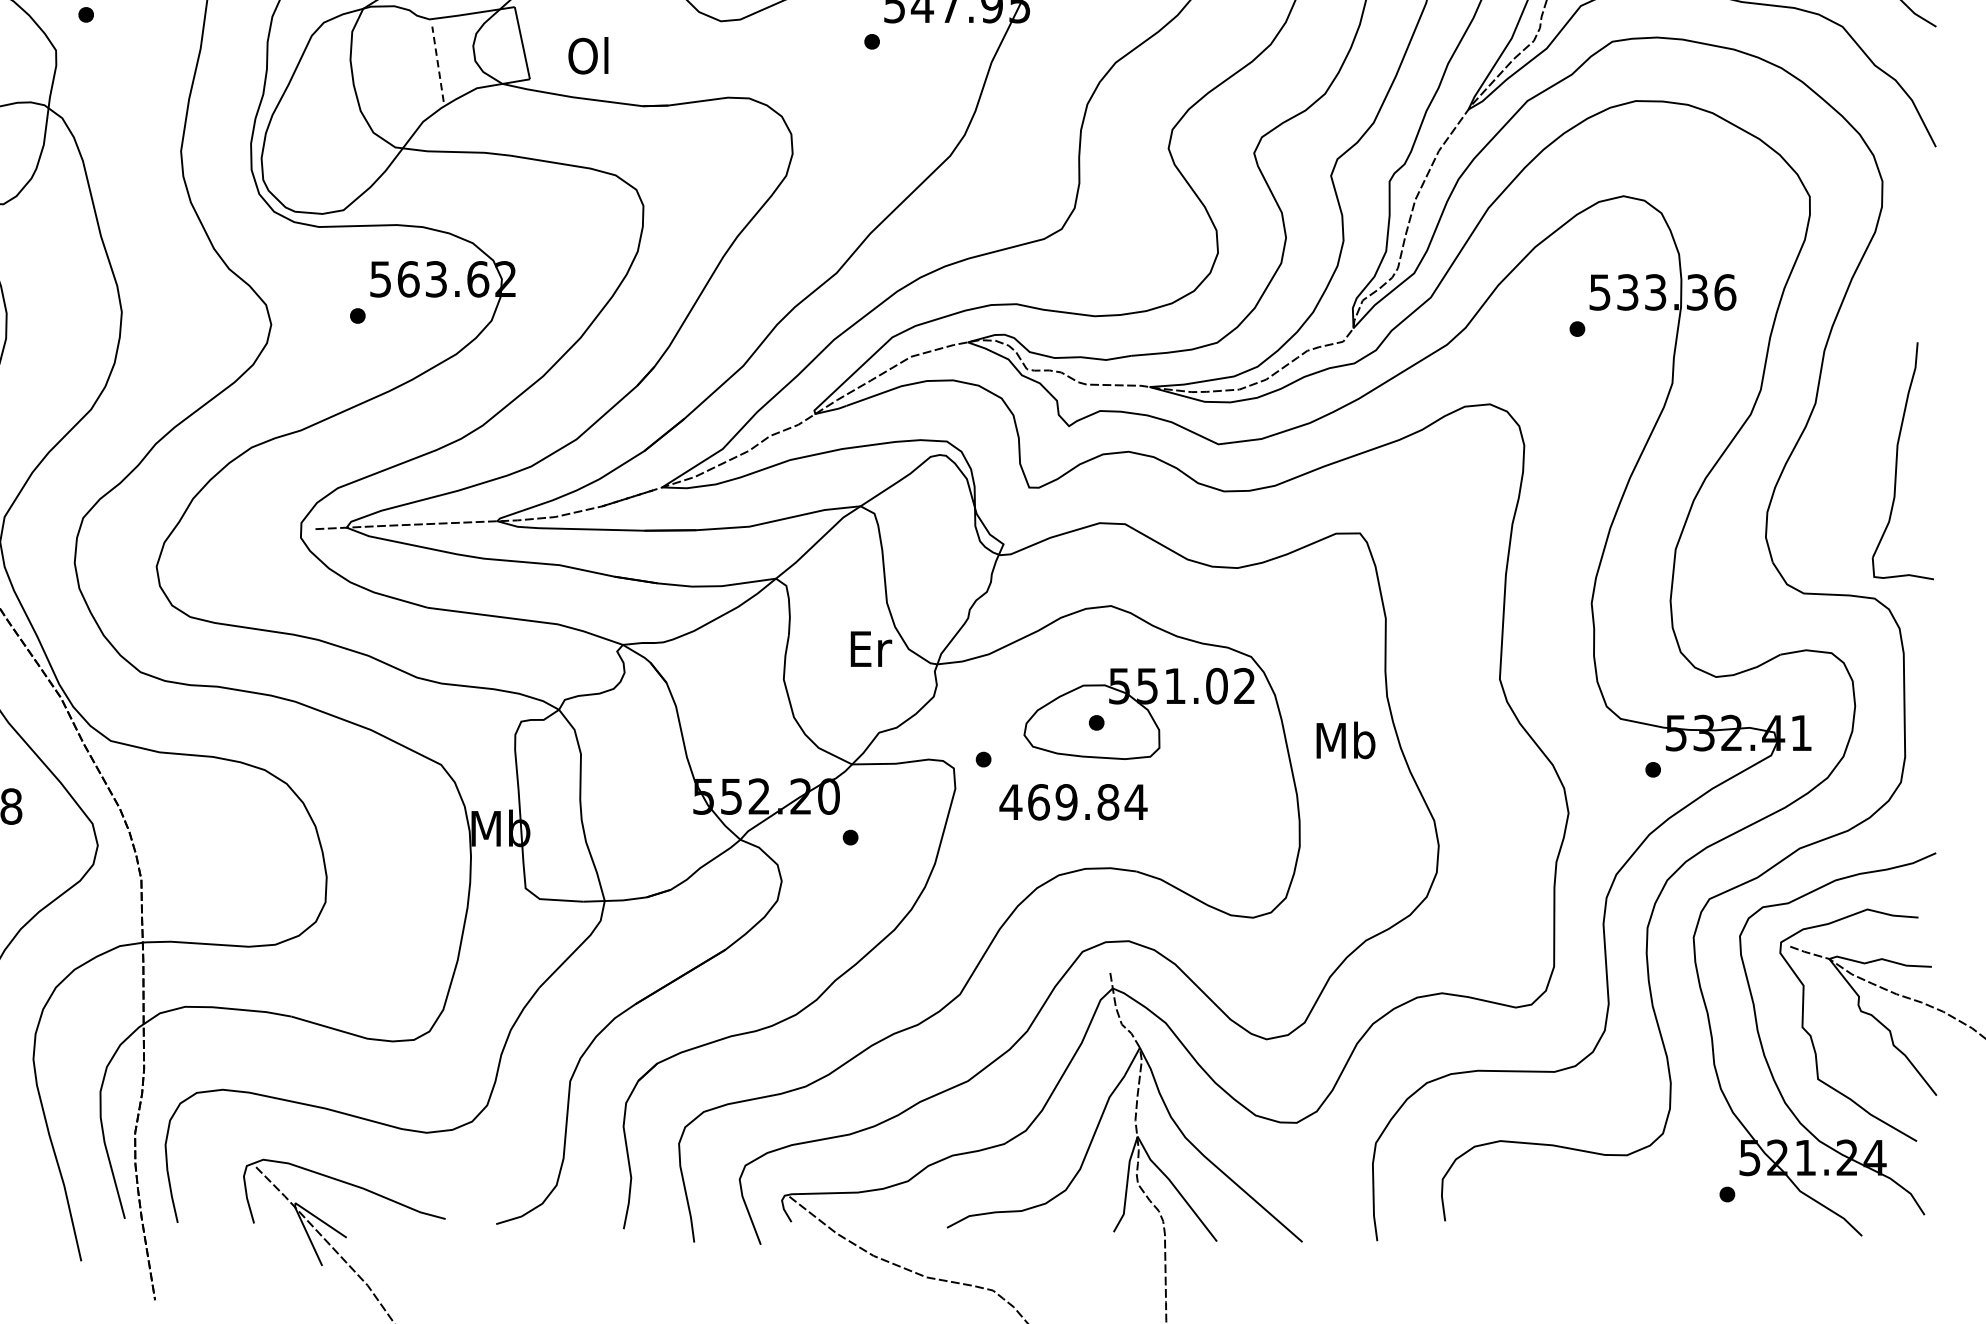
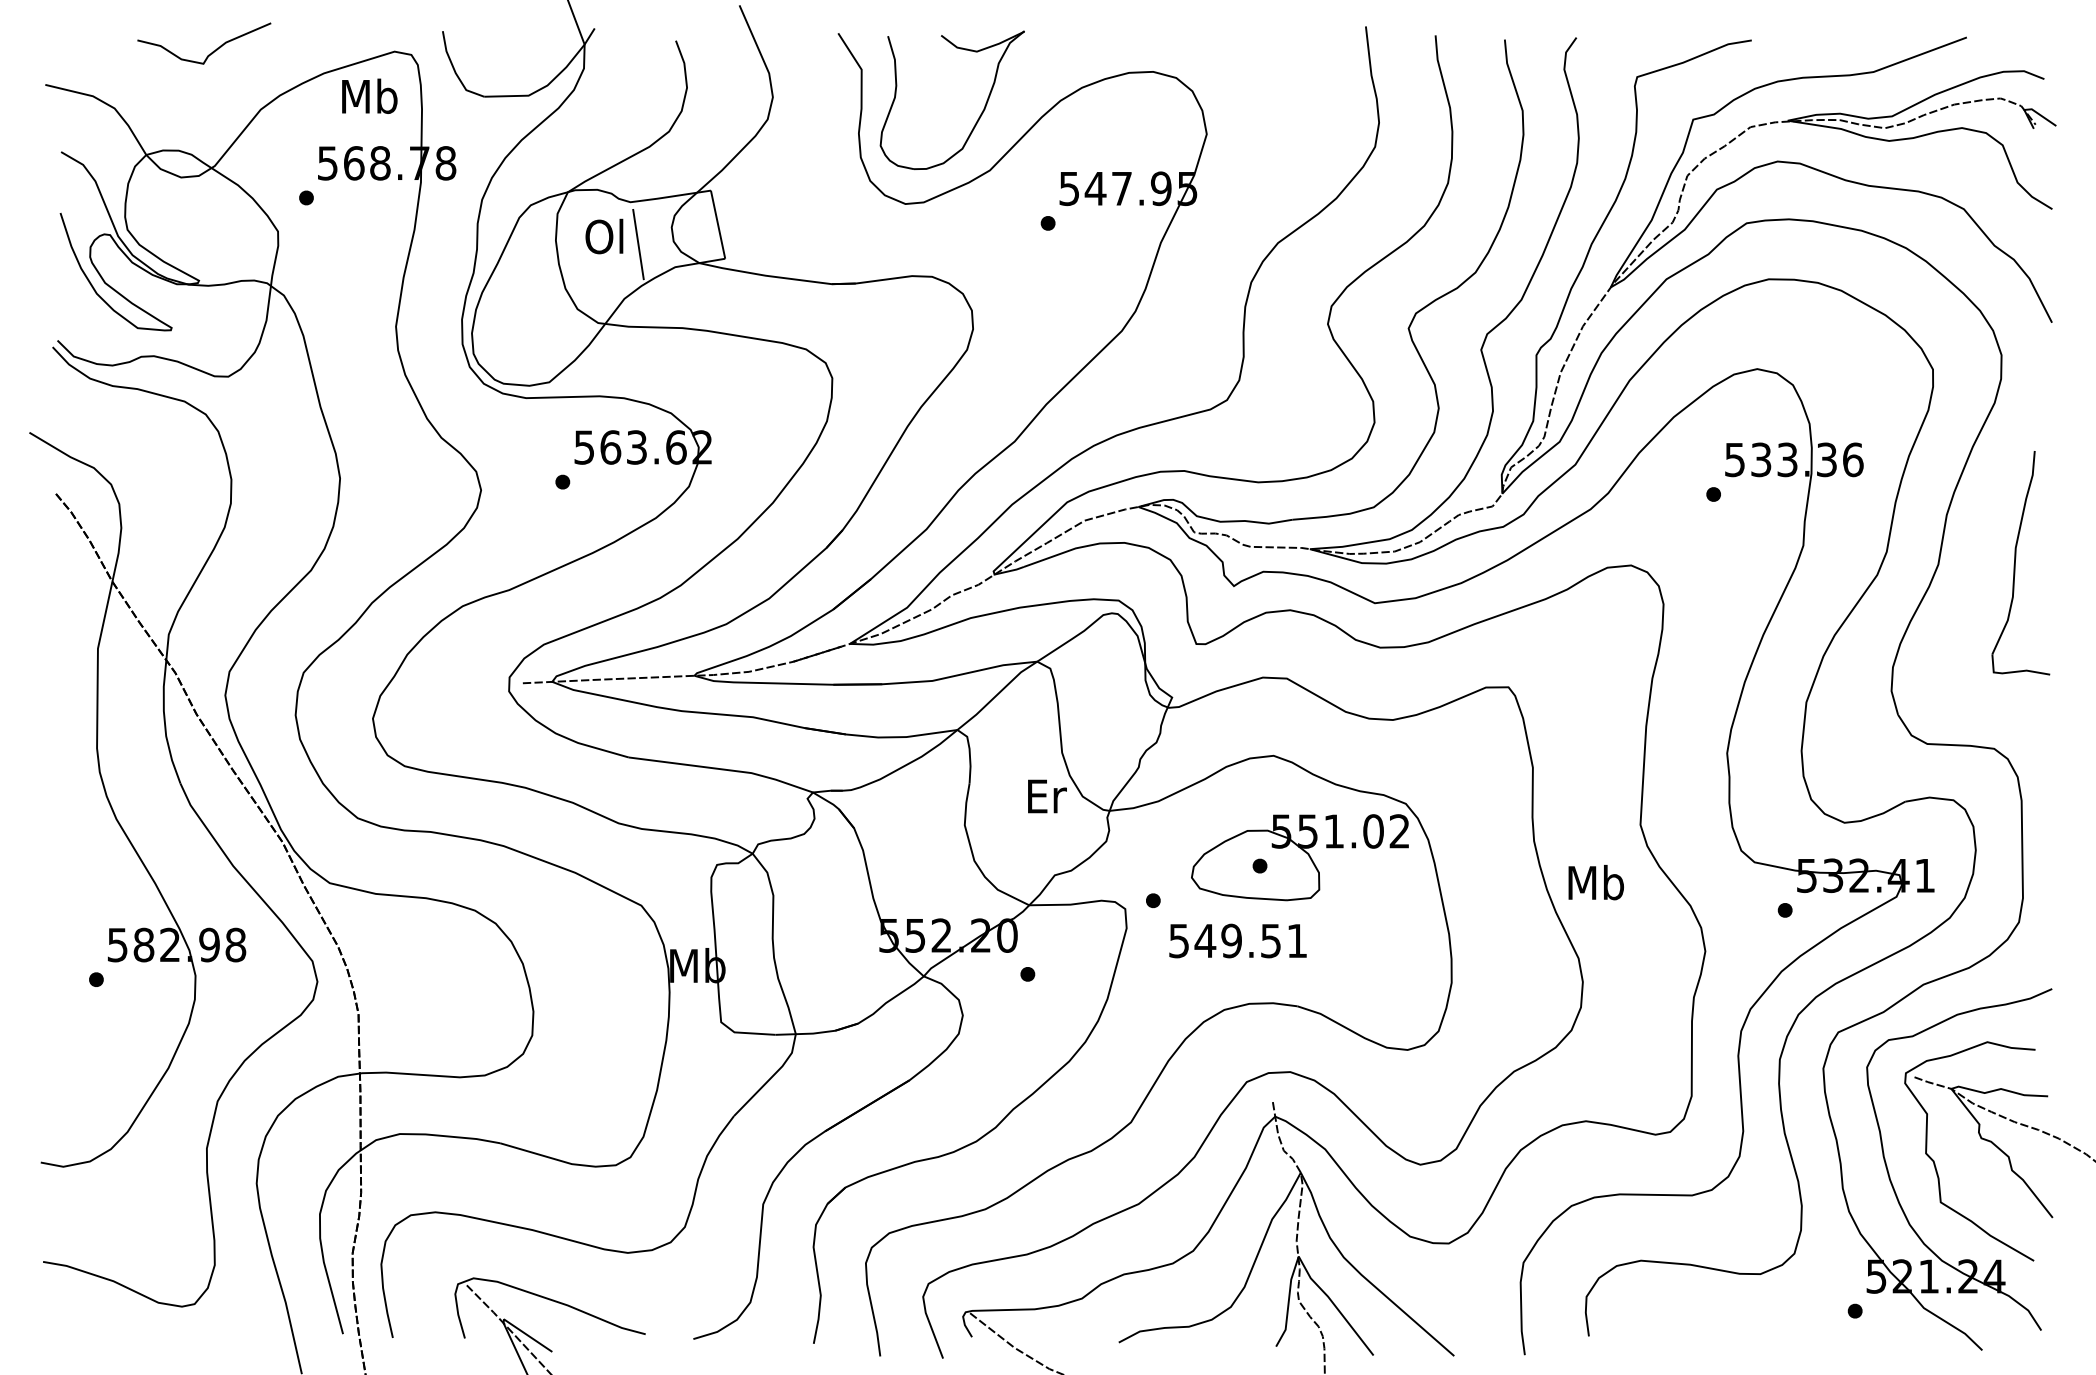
text: (588, 55) -> (604, 236), moved
line: (438, 64) -> (638, 244), dashed -> solid
part: (1902, 461) -> (2020, 563), moved
text: (1345, 740) -> (1595, 882), moved
text: (1073, 801) -> (1238, 940), 469.84 -> 549.51

